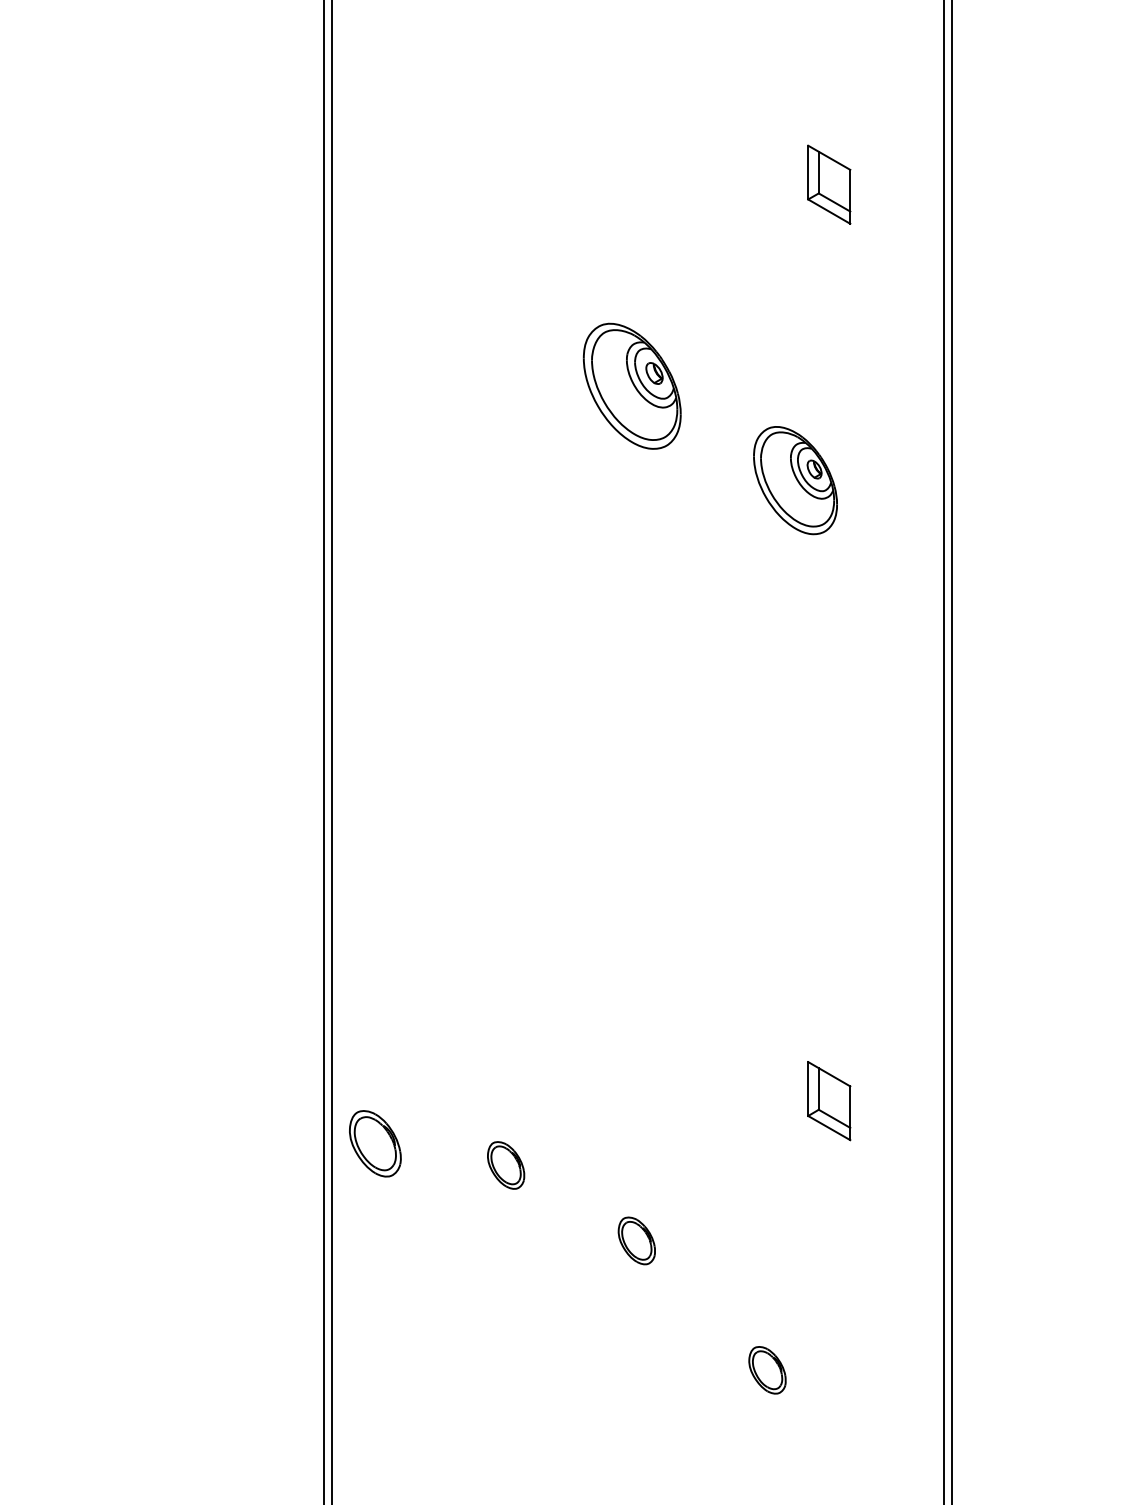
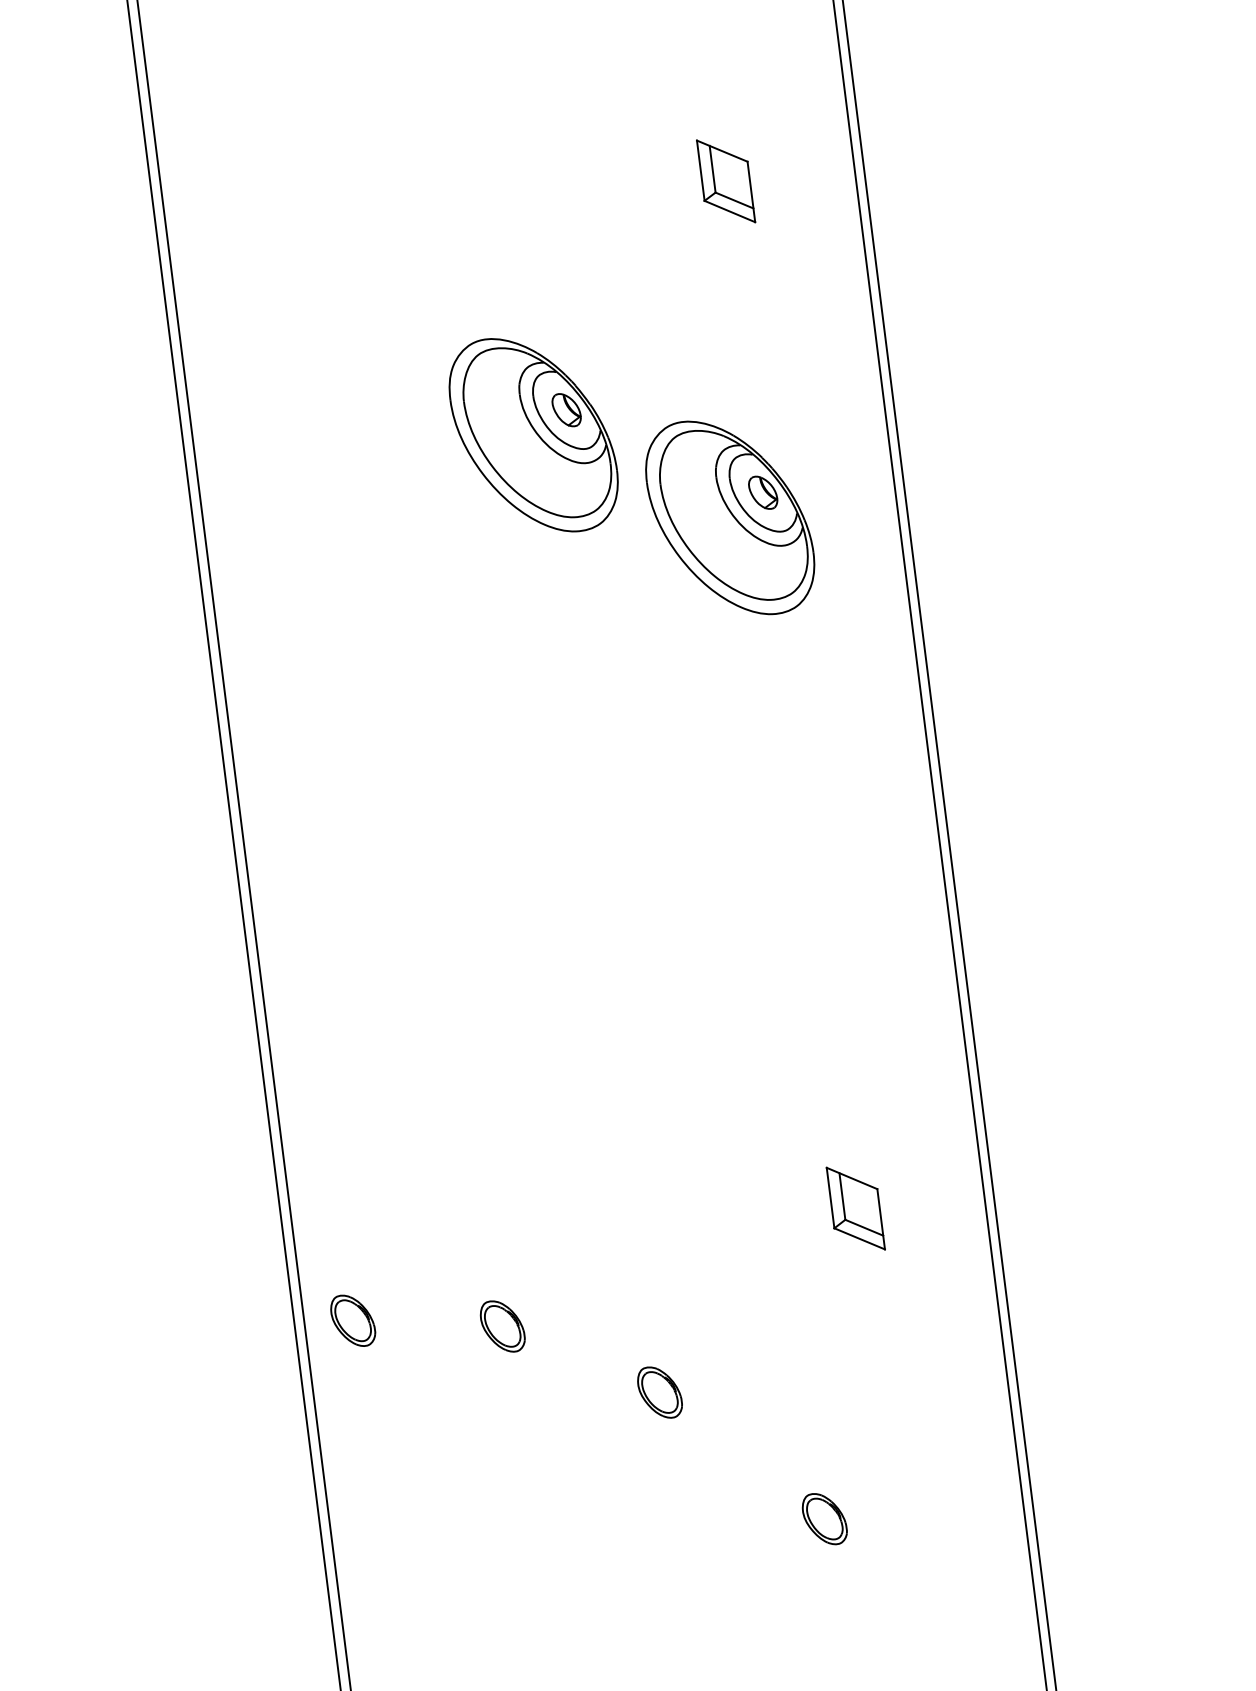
part: (632, 386) -> (534, 435), size x1.43
part: (795, 480) -> (730, 517), size x1.67
part: (375, 1143) -> (353, 1320), size x0.71

